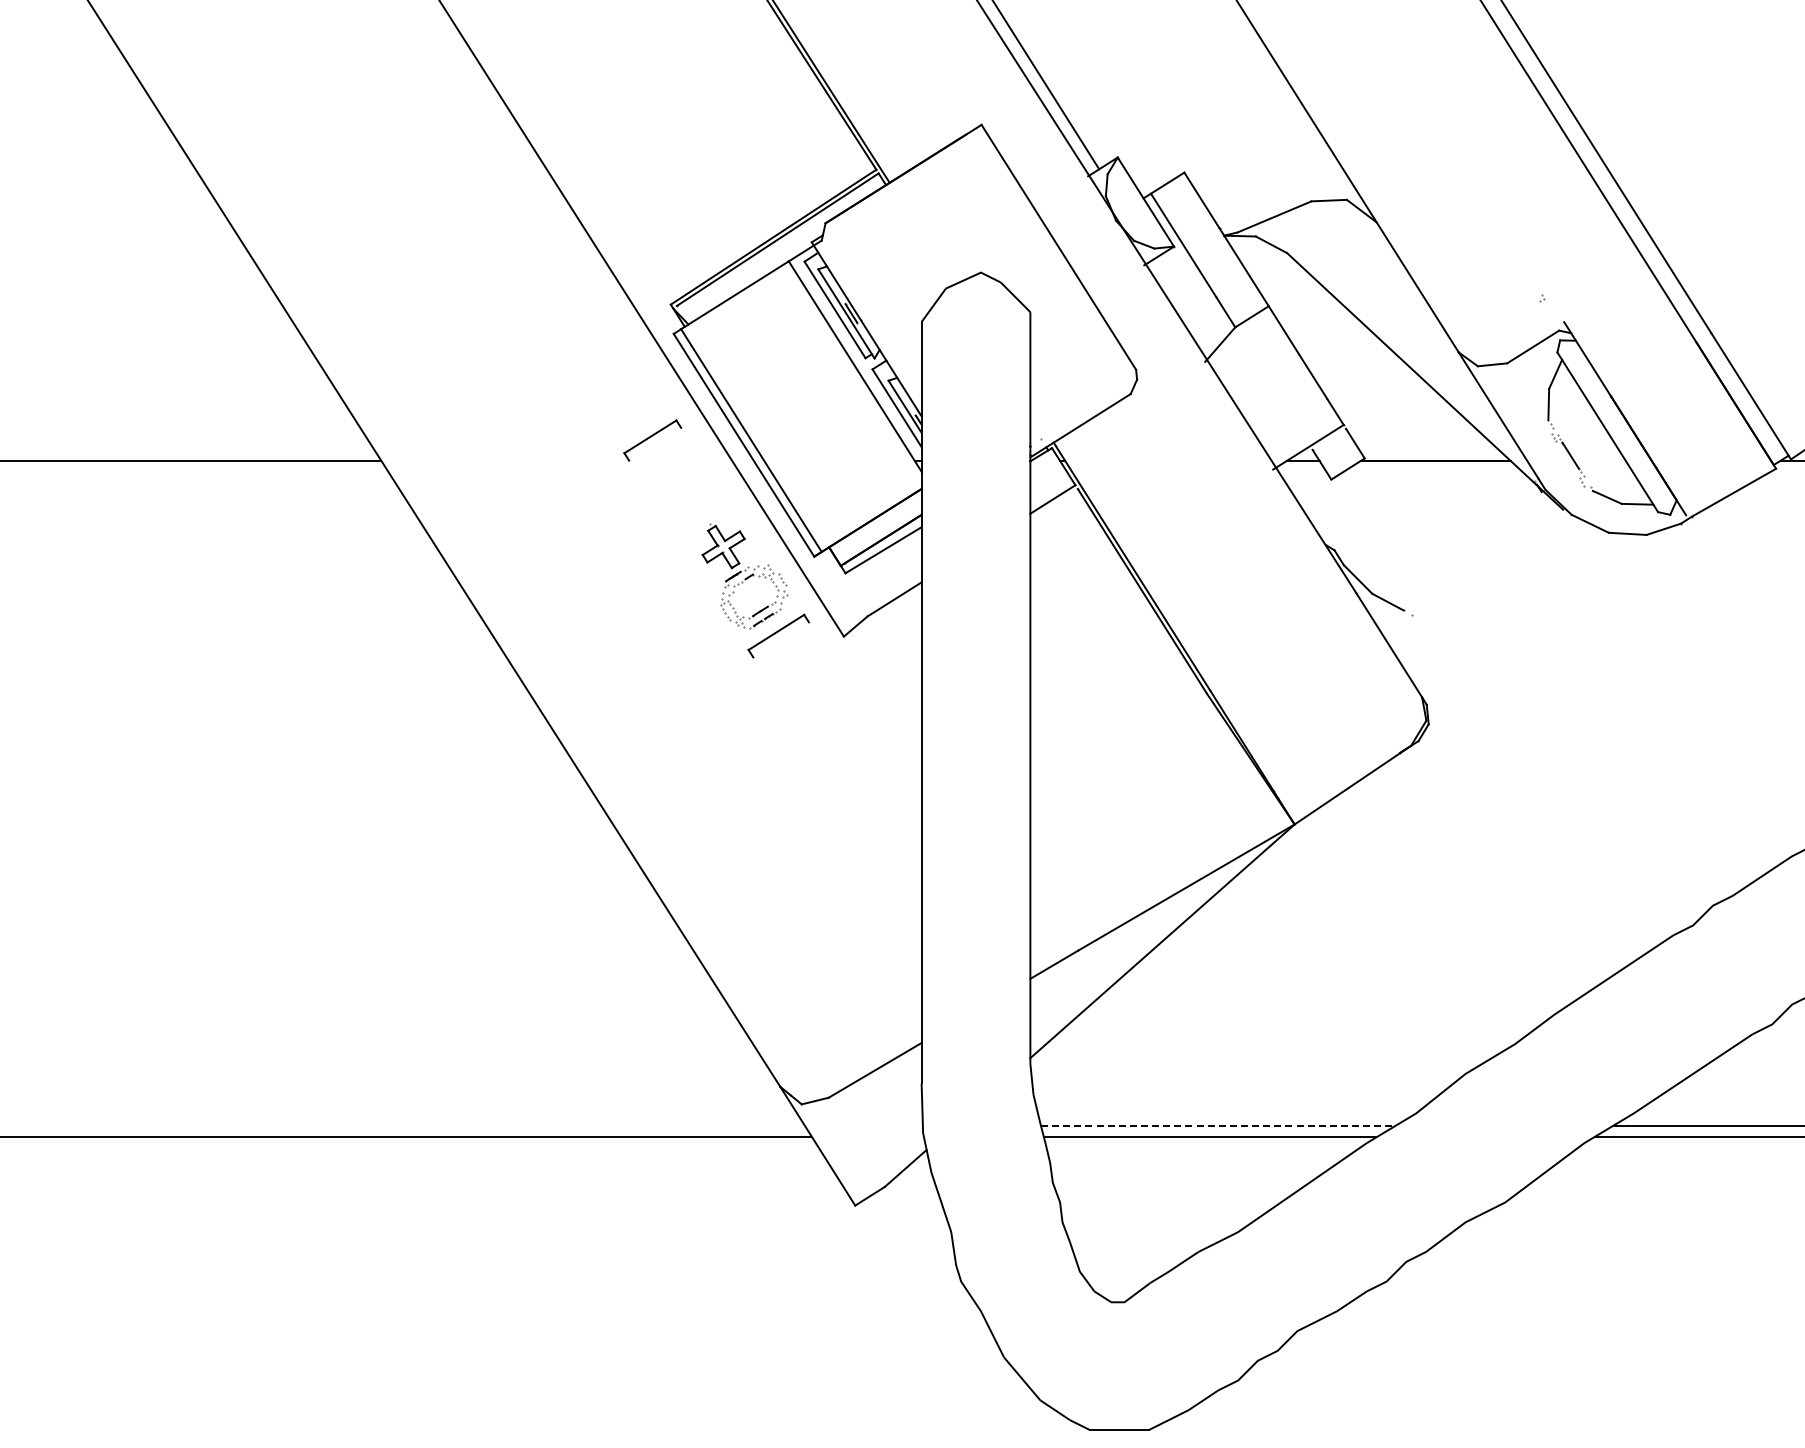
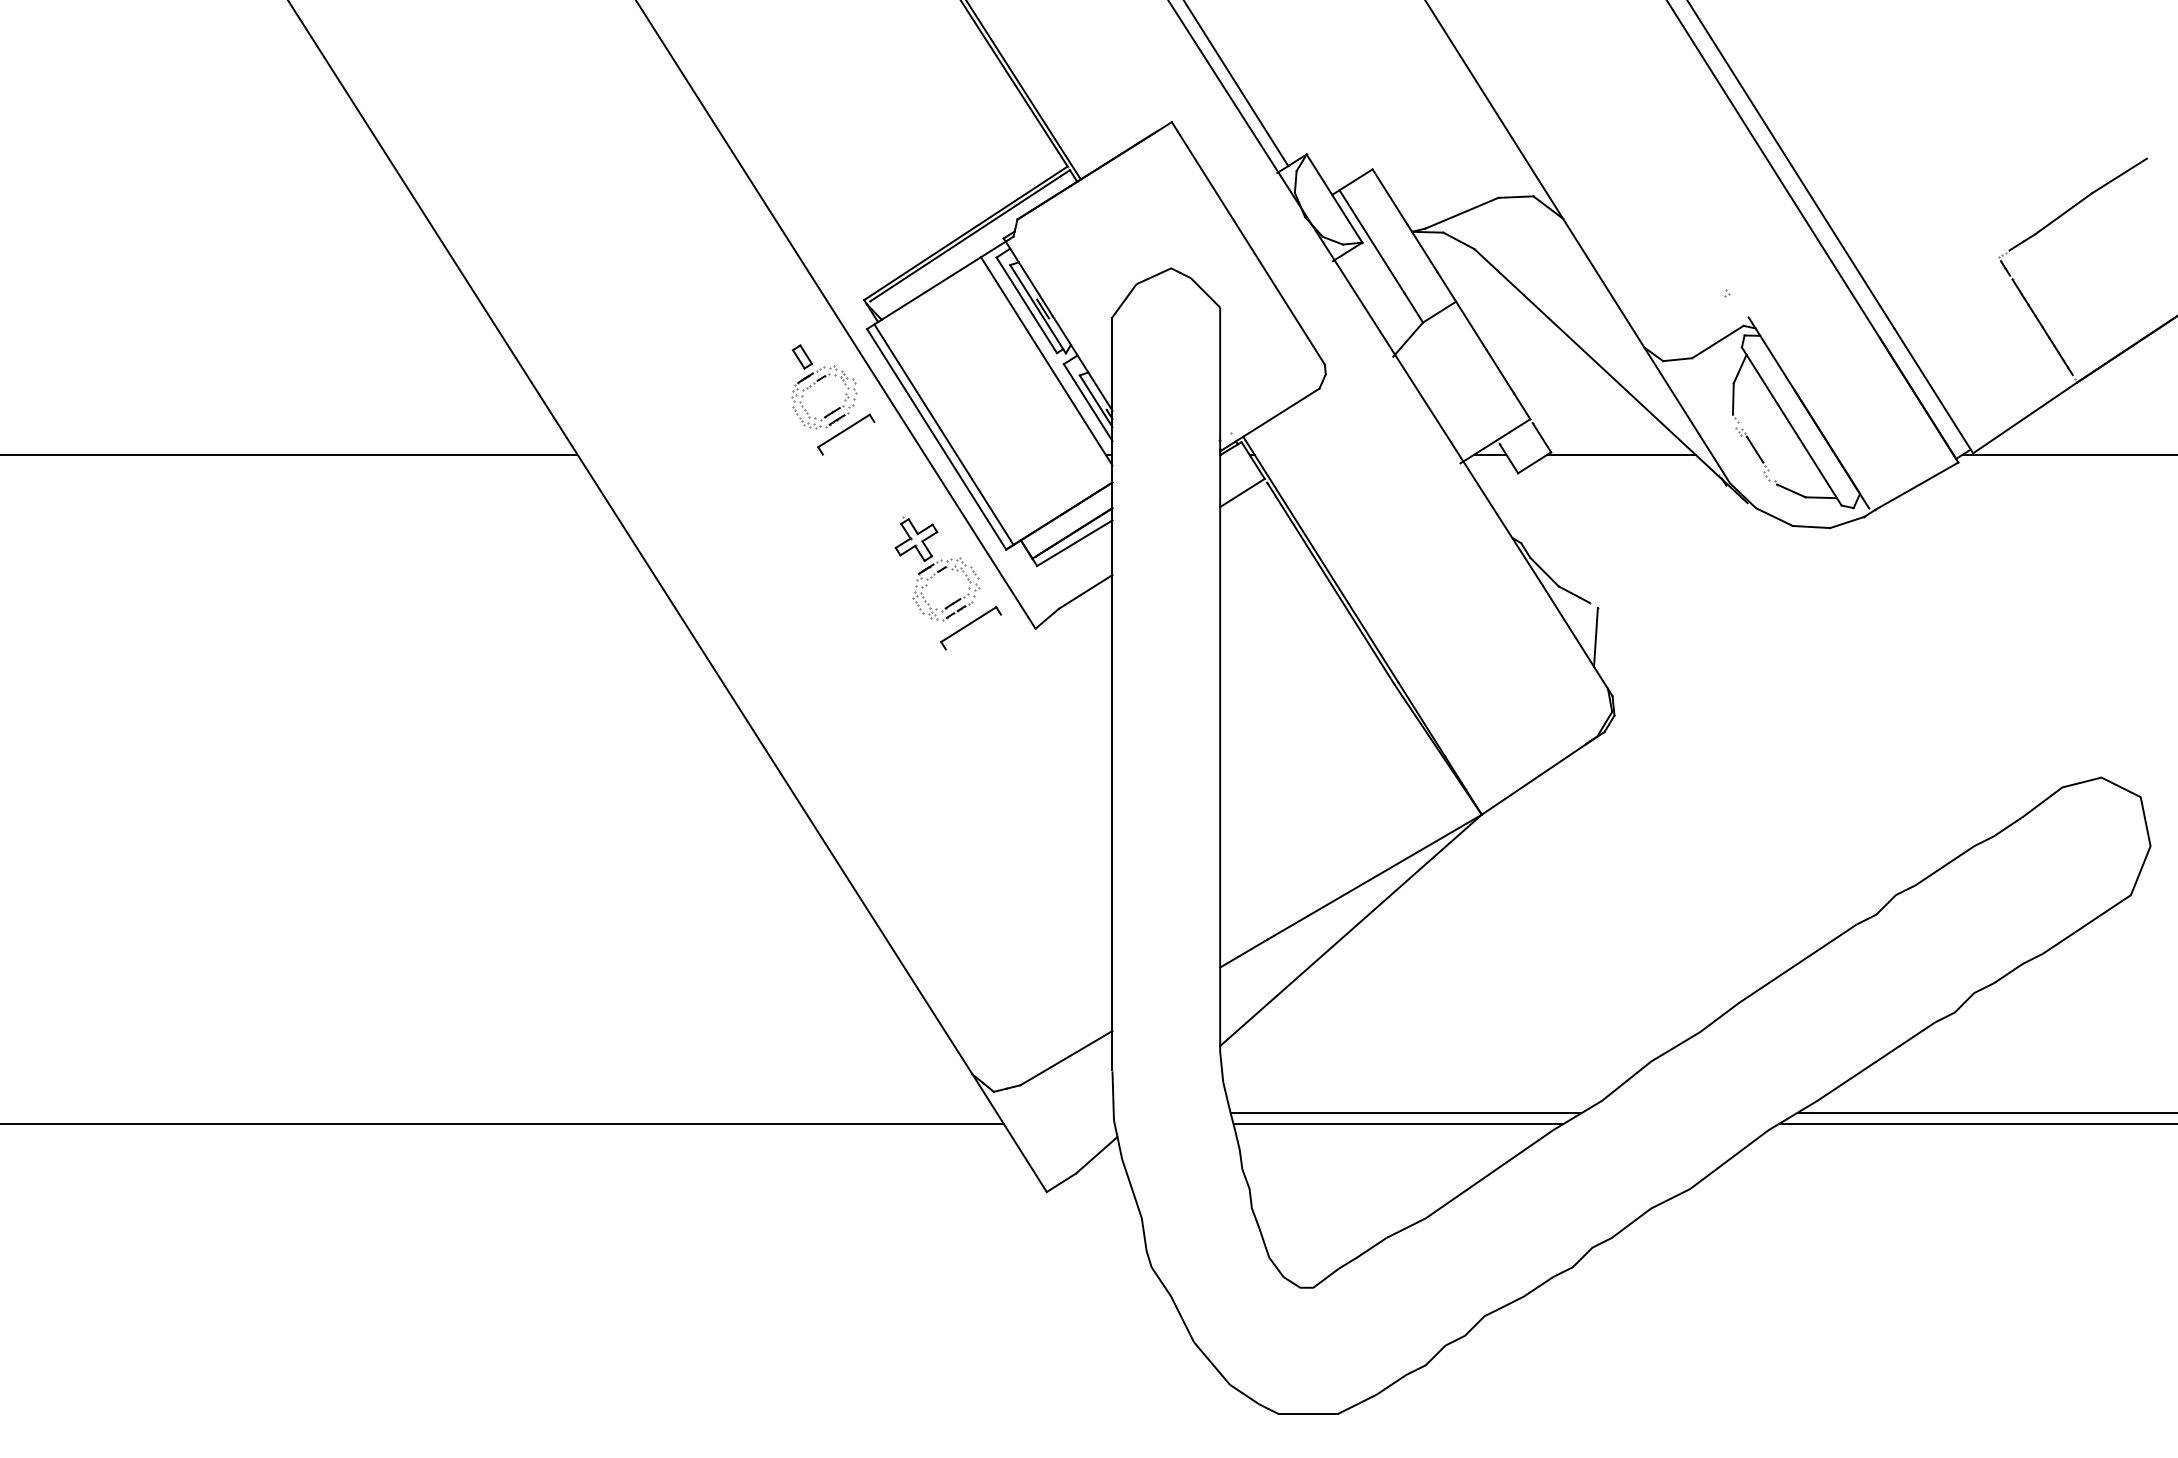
part: (626, 385) -> (820, 380), added
line: (1409, 644) -> (1595, 636), added
line: (1218, 1126) -> (1406, 1113), dashed -> solid

